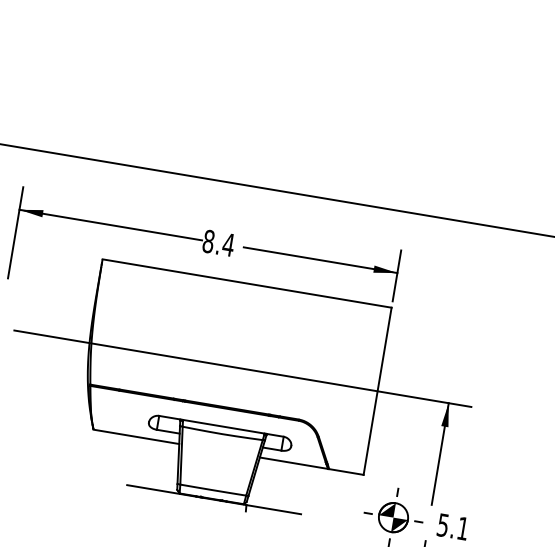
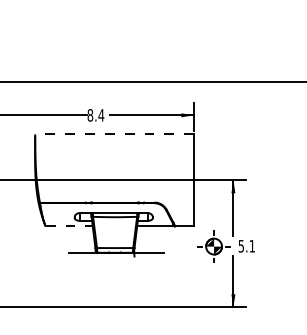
line: (246, 283) -> (114, 134), solid -> dashed
line: (136, 437) -> (69, 226), solid -> dashed

